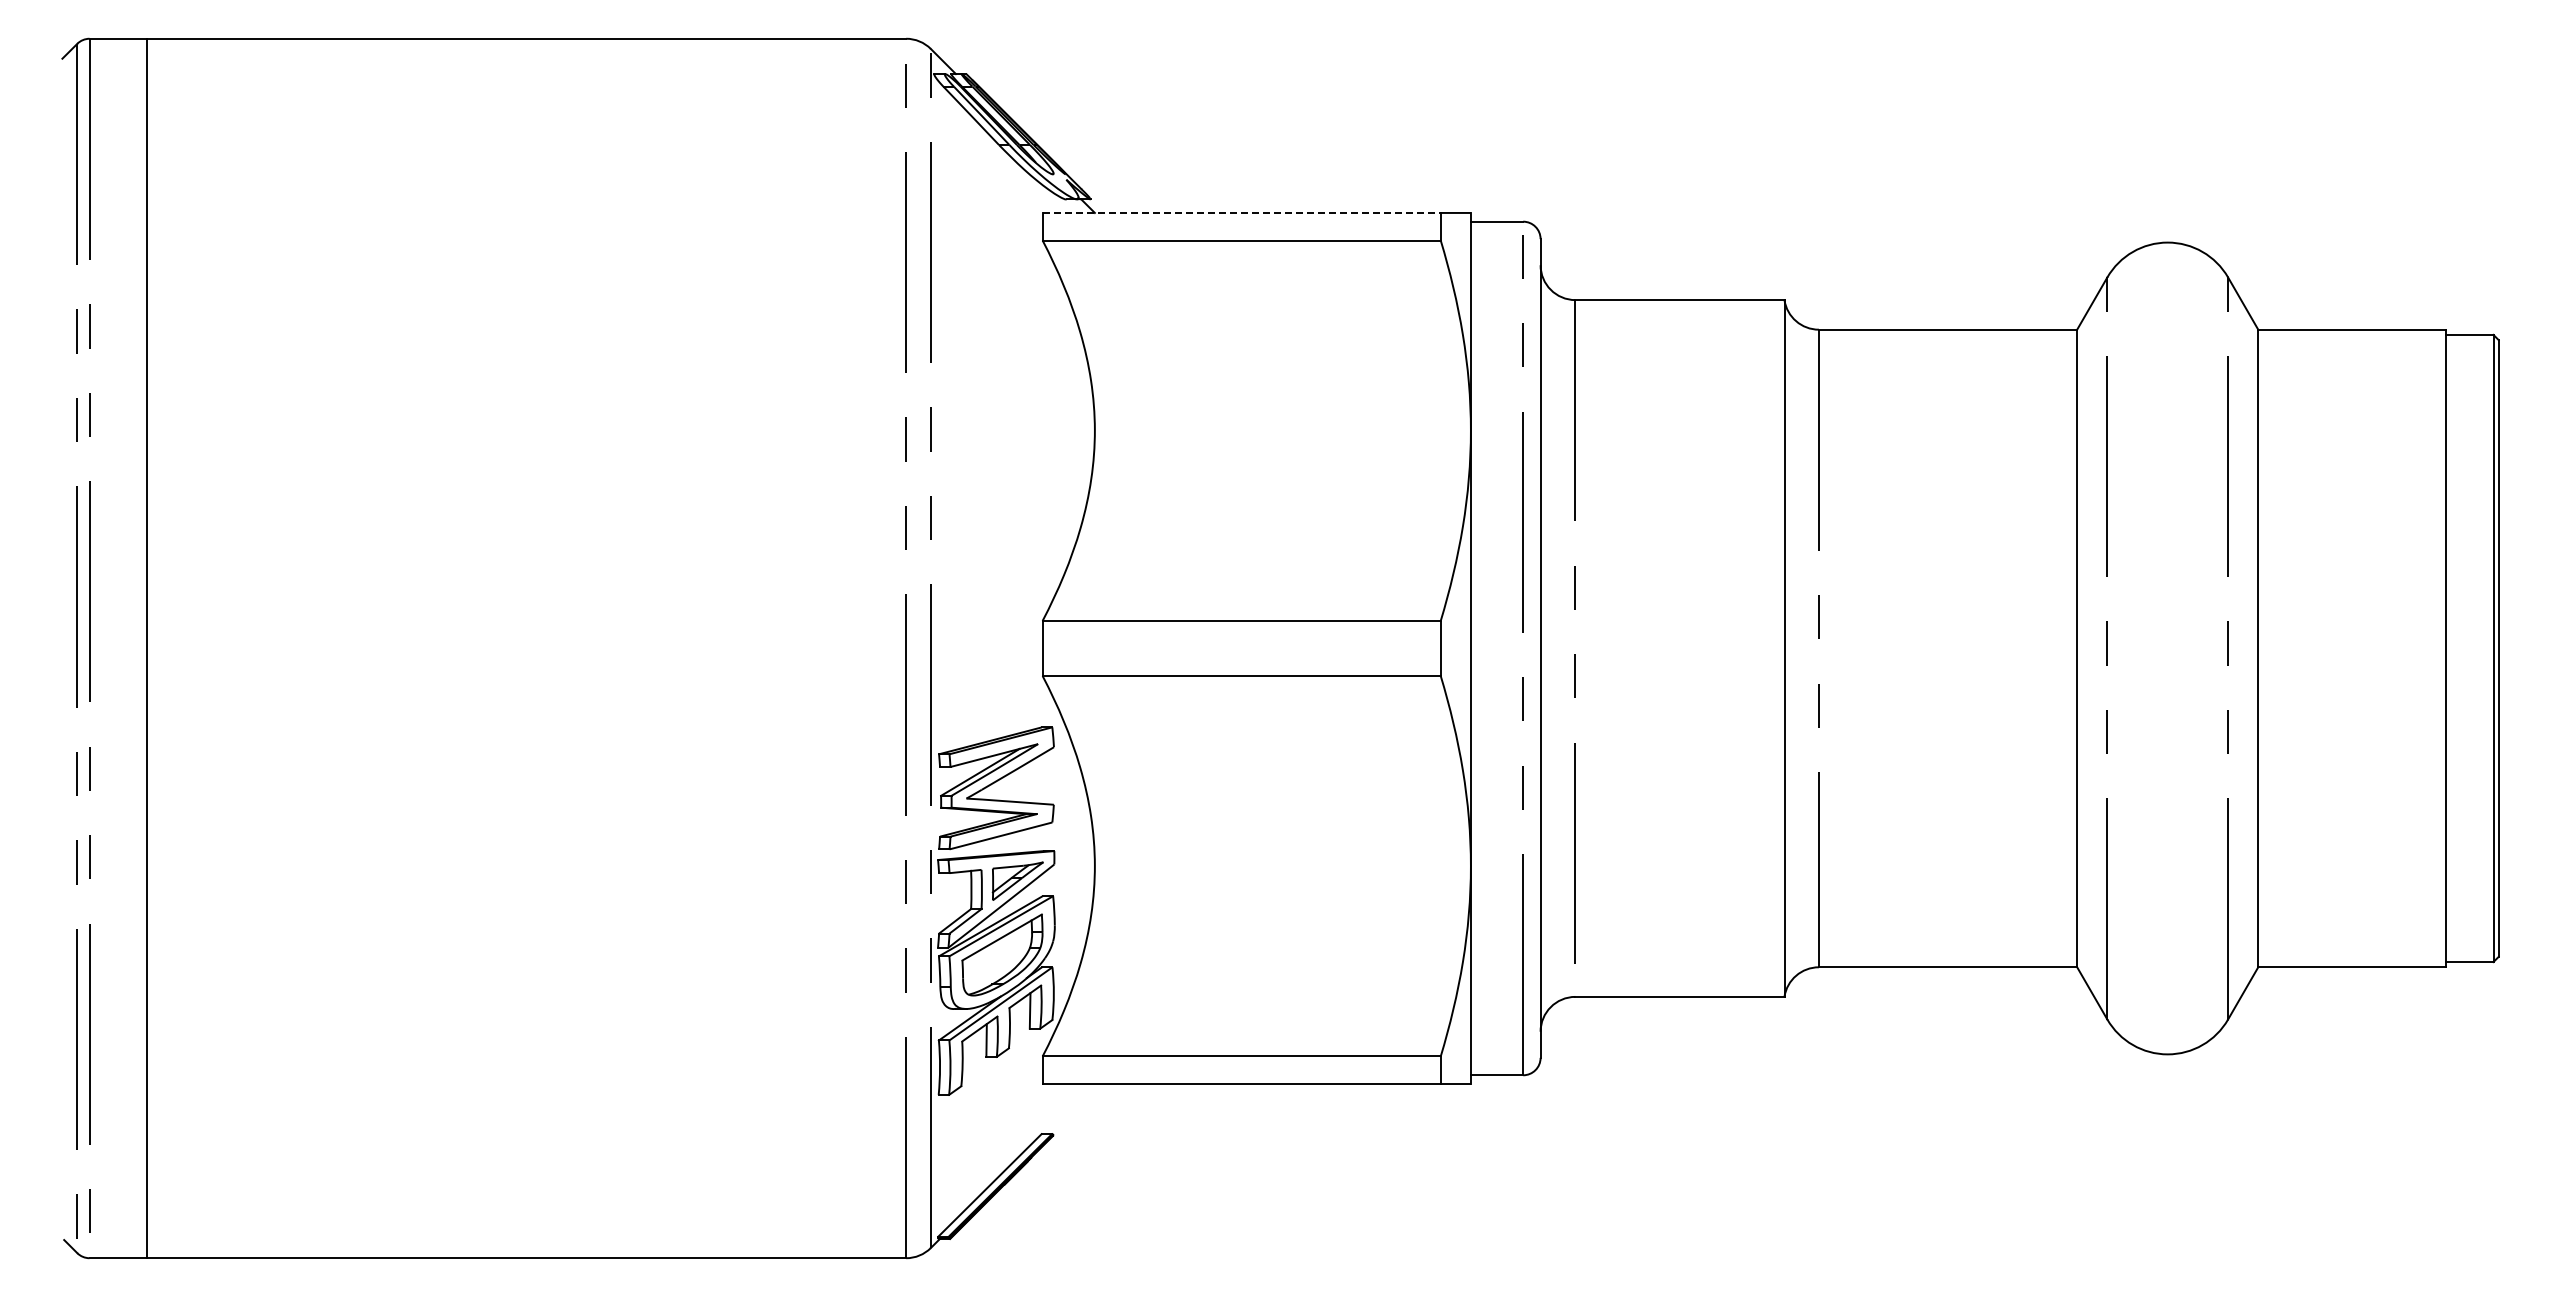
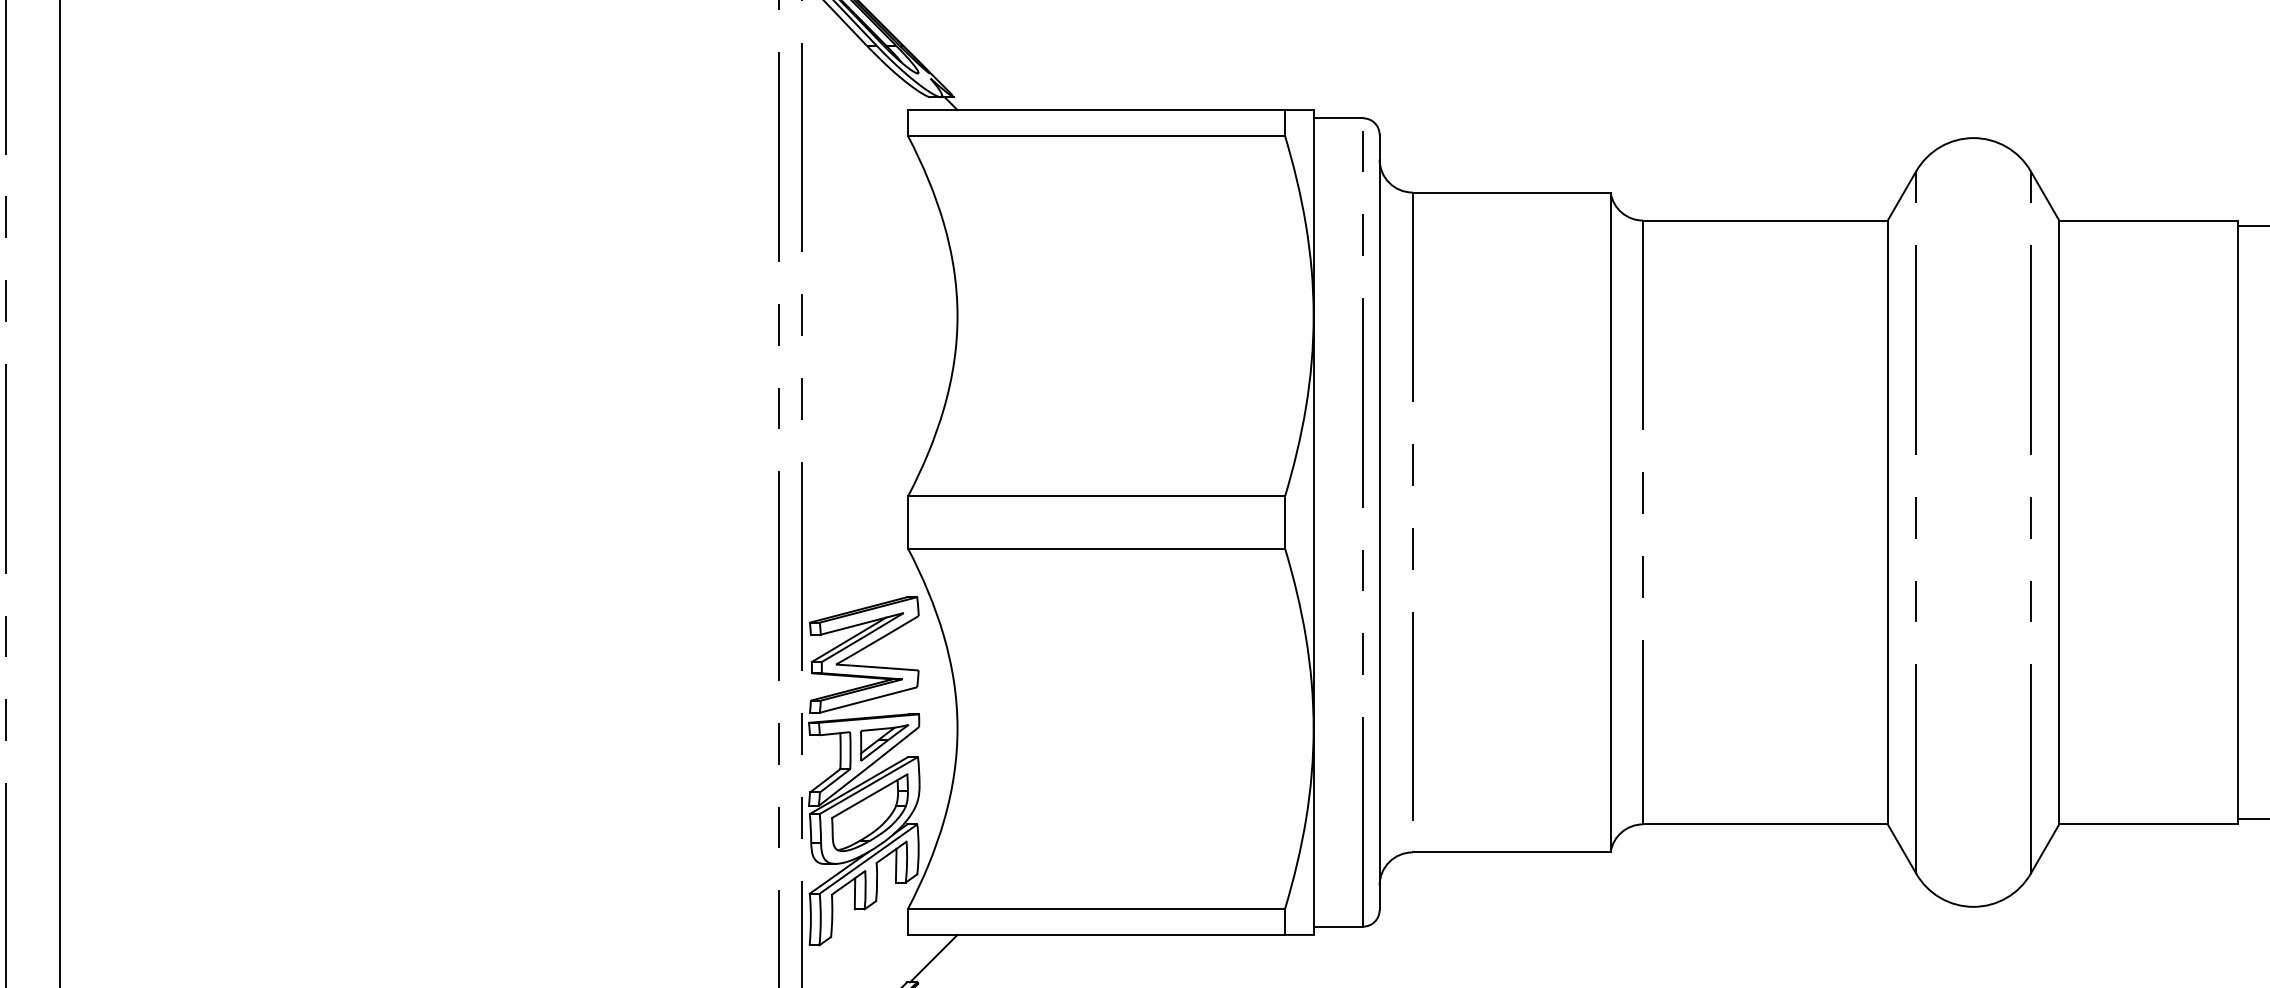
line: (1242, 212) -> (1097, 109), dashed -> solid
line: (1069, 1109) -> (933, 959), added

